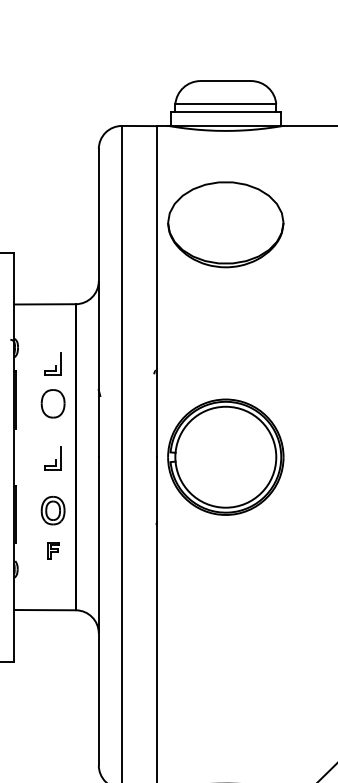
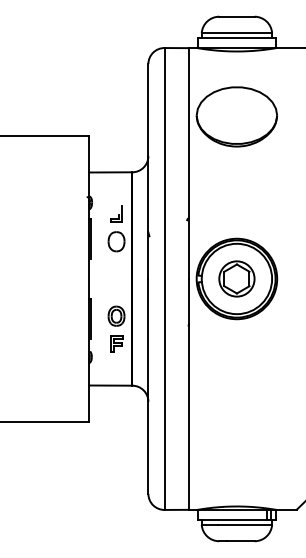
part: (225, 456) -> (236, 278), added
part: (53, 457) -> (116, 279), removed
part: (53, 549) -> (116, 343), size x1.43

